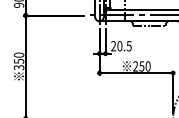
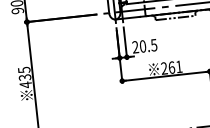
text: (18, 61) -> (24, 77), 350 -> 435
text: (144, 66) -> (174, 67), 250 -> 261

